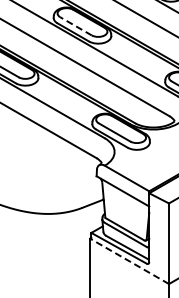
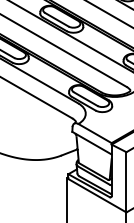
line: (75, 26) -> (56, 19), dashed -> solid
line: (129, 261) -> (96, 195), dashed -> solid

